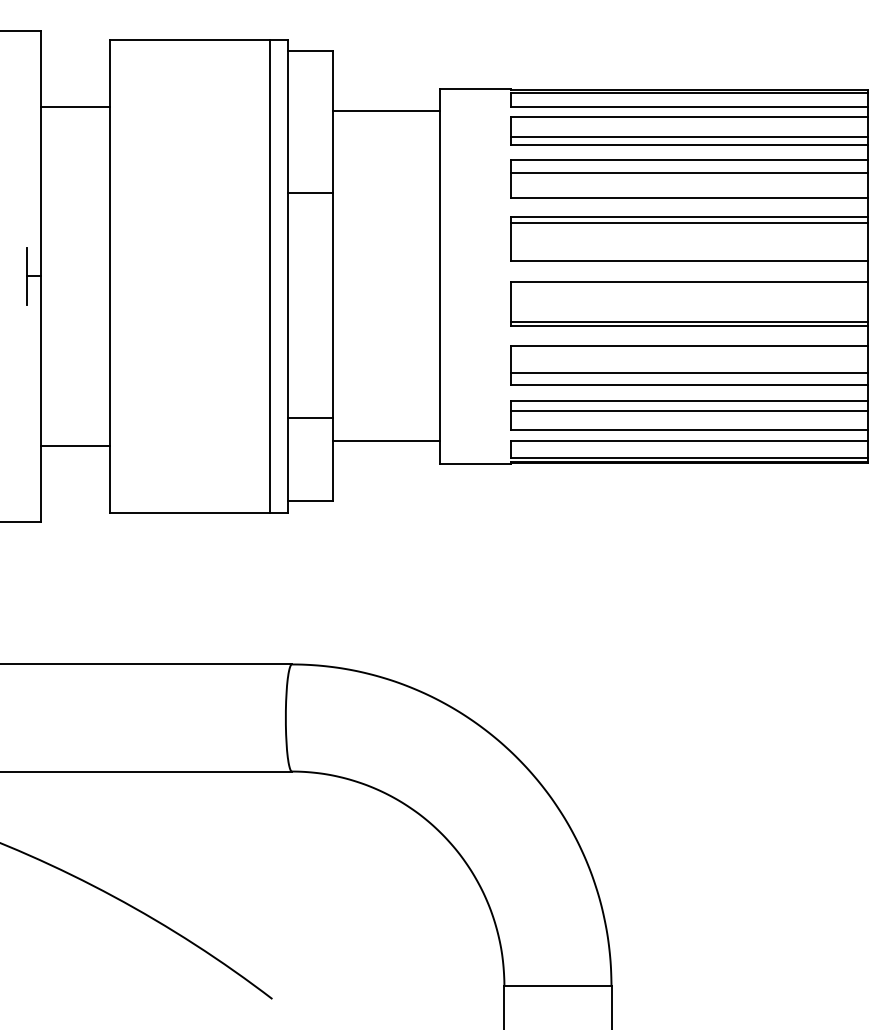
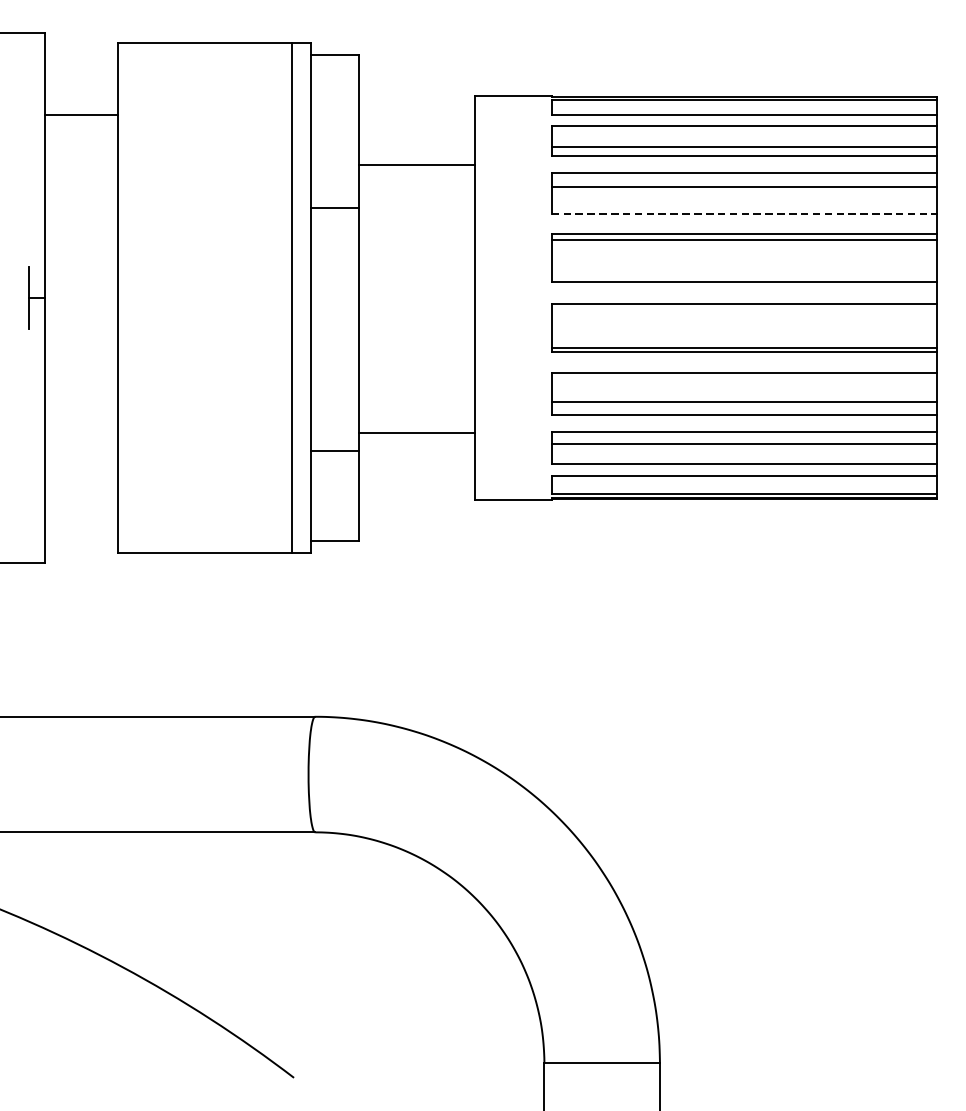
line: (385, 111) -> (416, 165), moved
line: (690, 198) -> (745, 213), solid -> dashed
line: (385, 441) -> (416, 433), moved
line: (75, 445) -> (81, 480), removed

